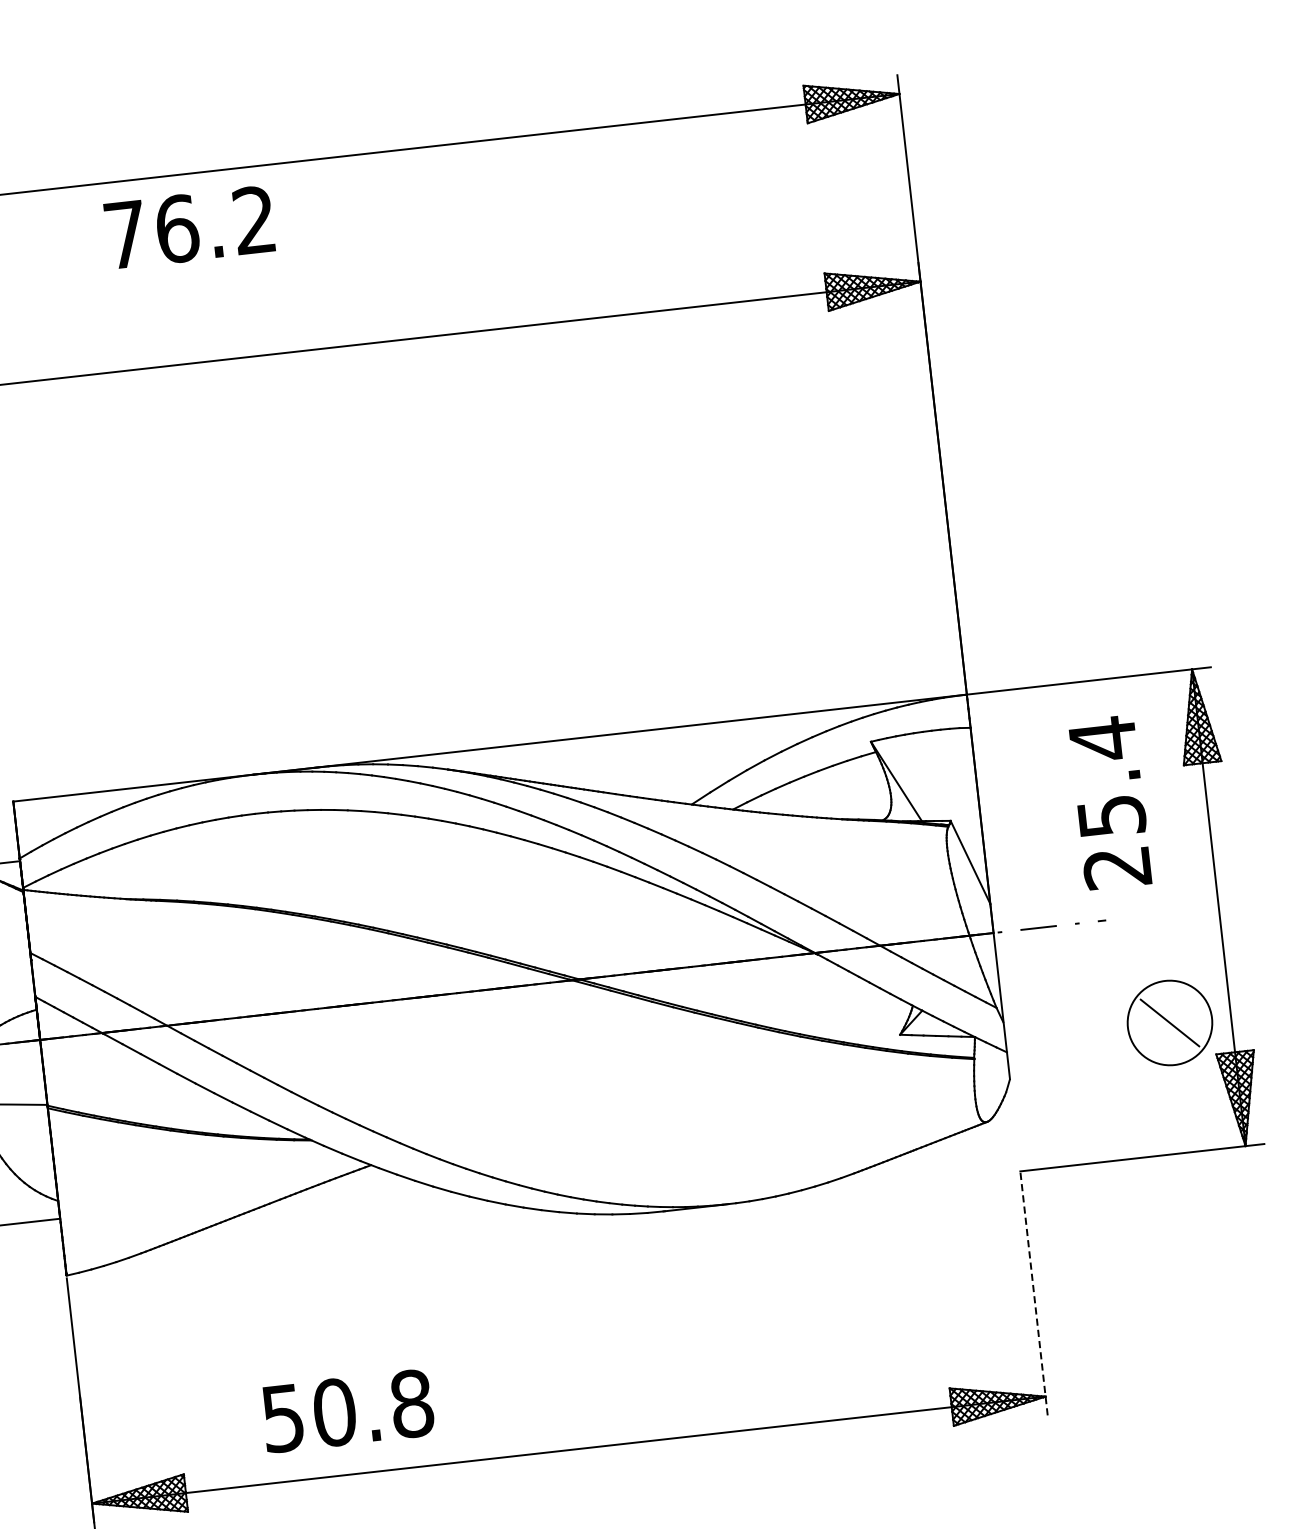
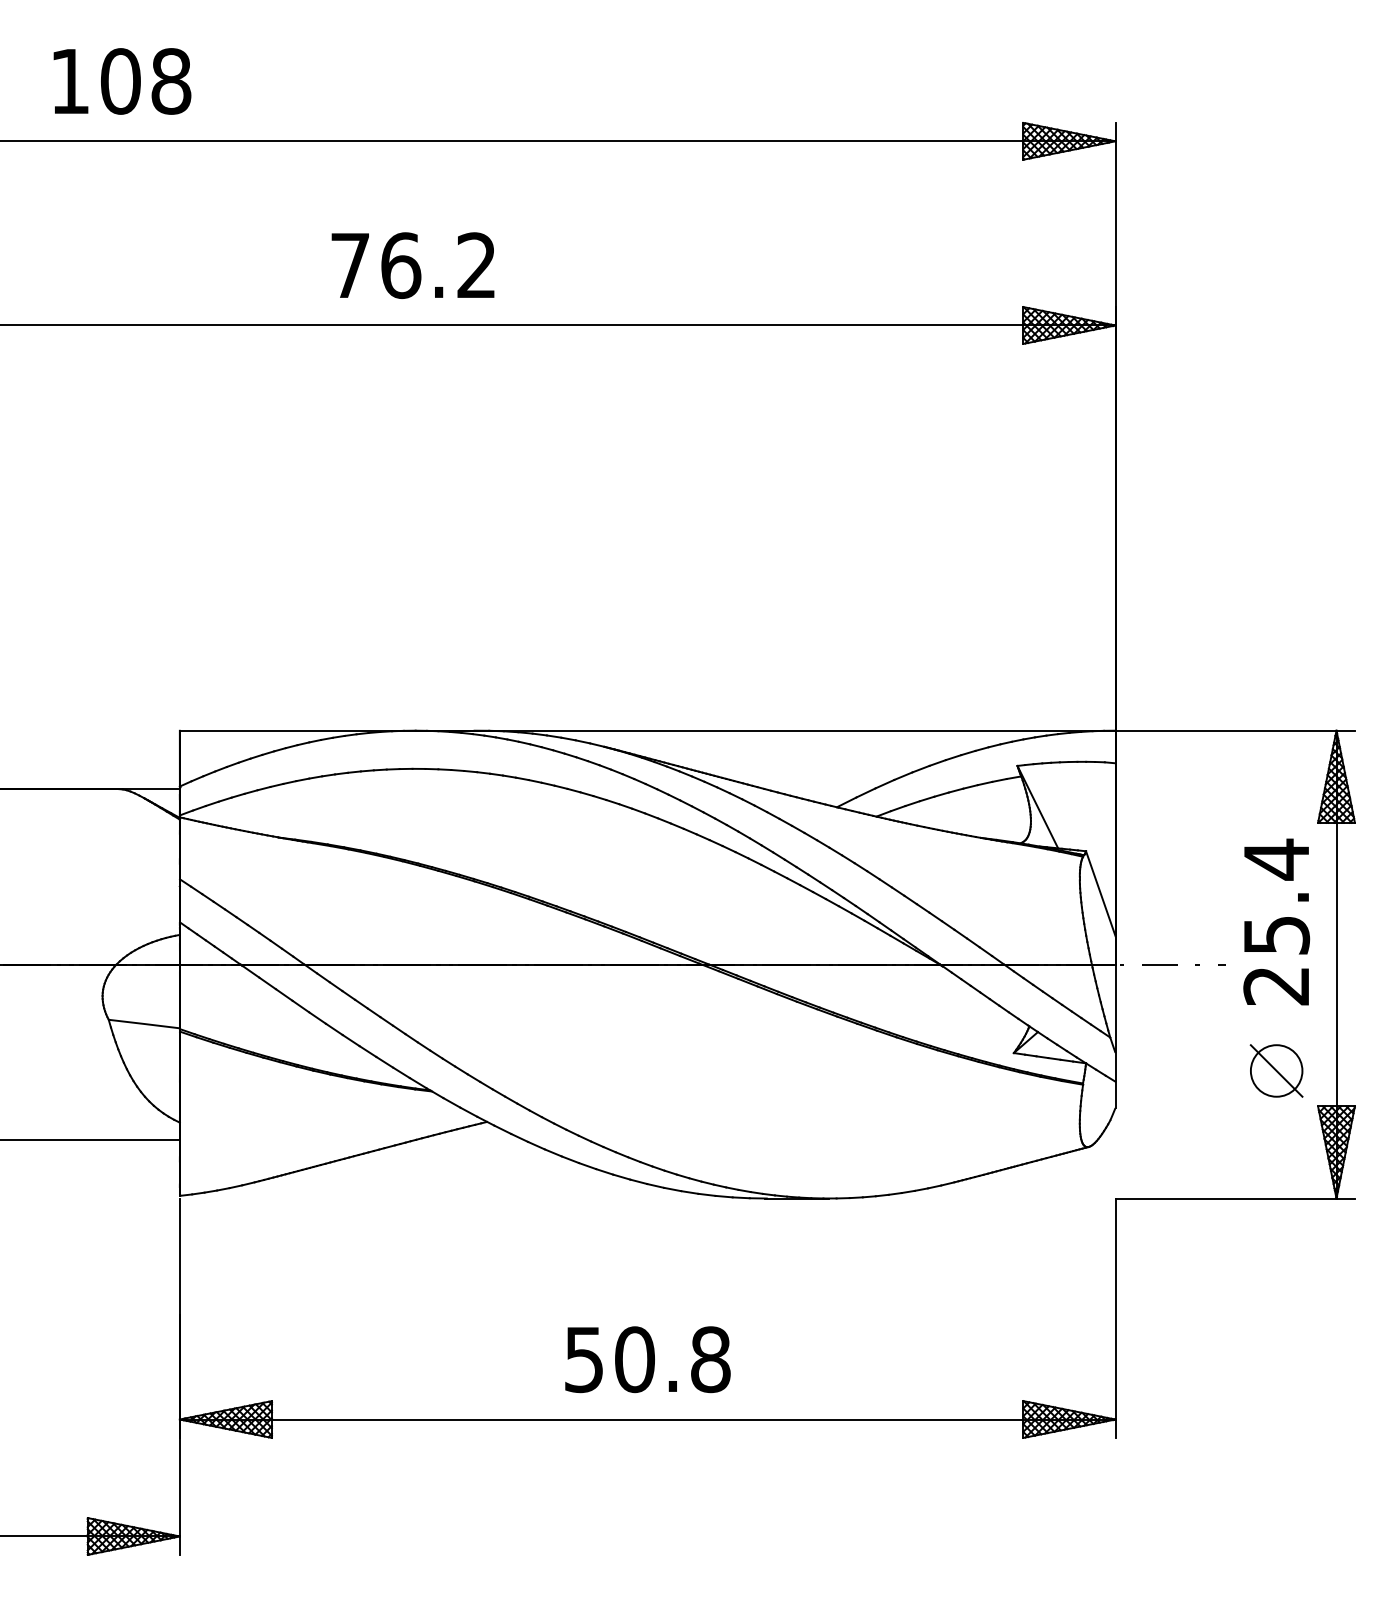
text: (189, 227) -> (412, 265), moved
text: (1109, 802) -> (1276, 921), moved
circle: (1169, 1022) -> (1276, 1070), size x0.62
line: (1034, 1293) -> (1115, 1318), dashed -> solid
text: (347, 1410) -> (647, 1359), moved

